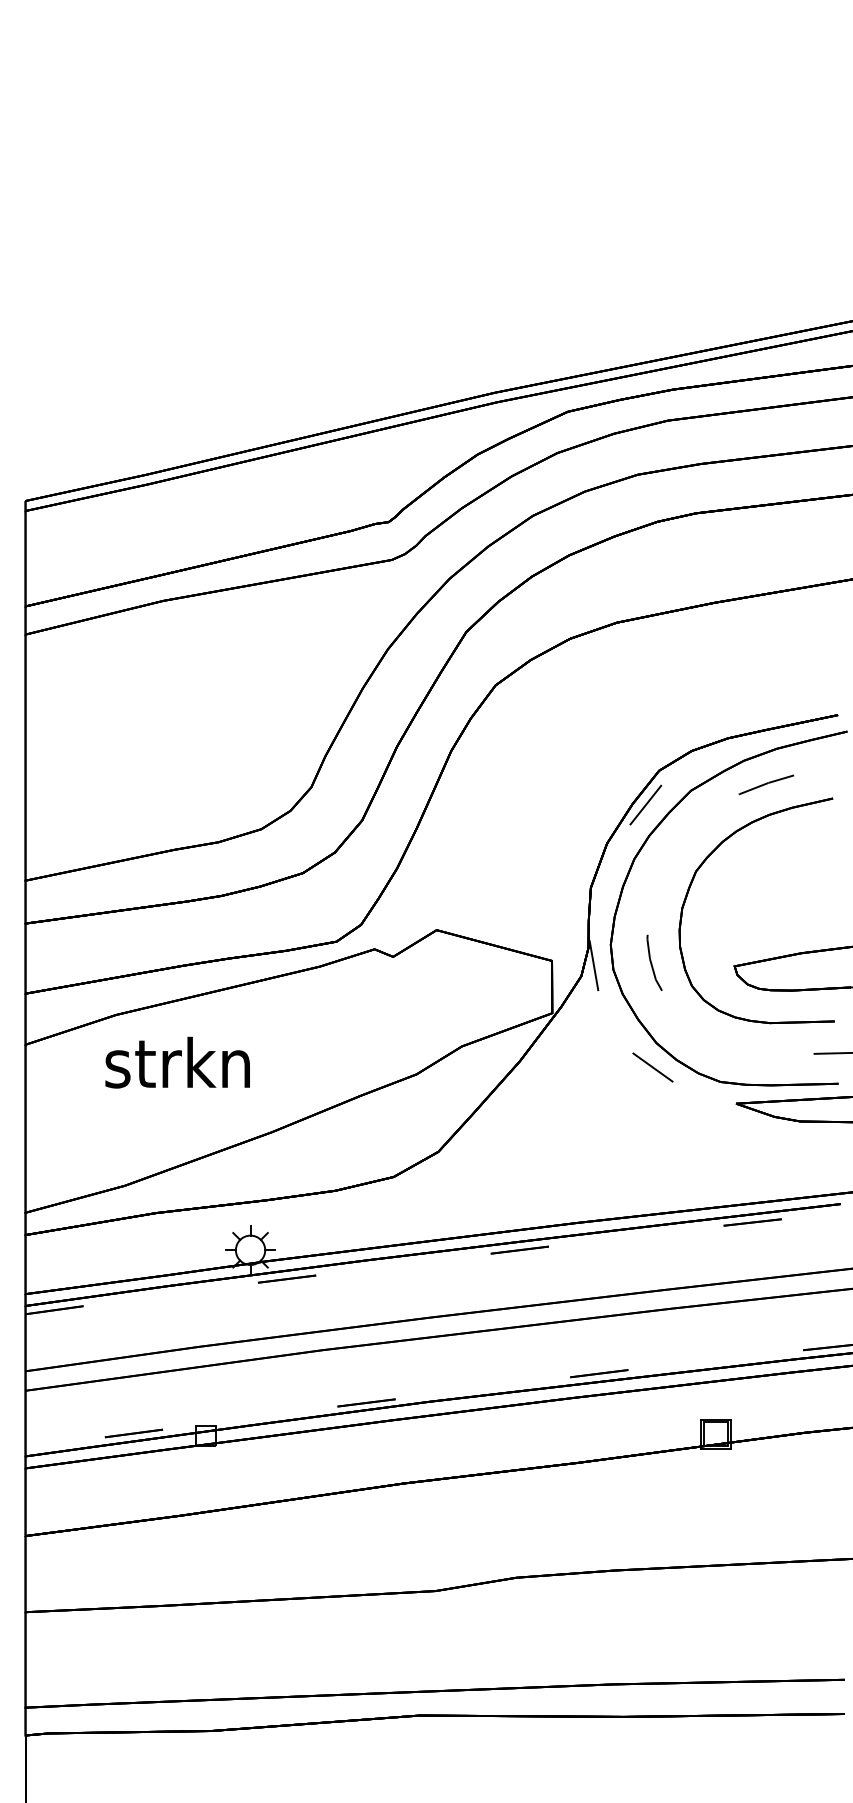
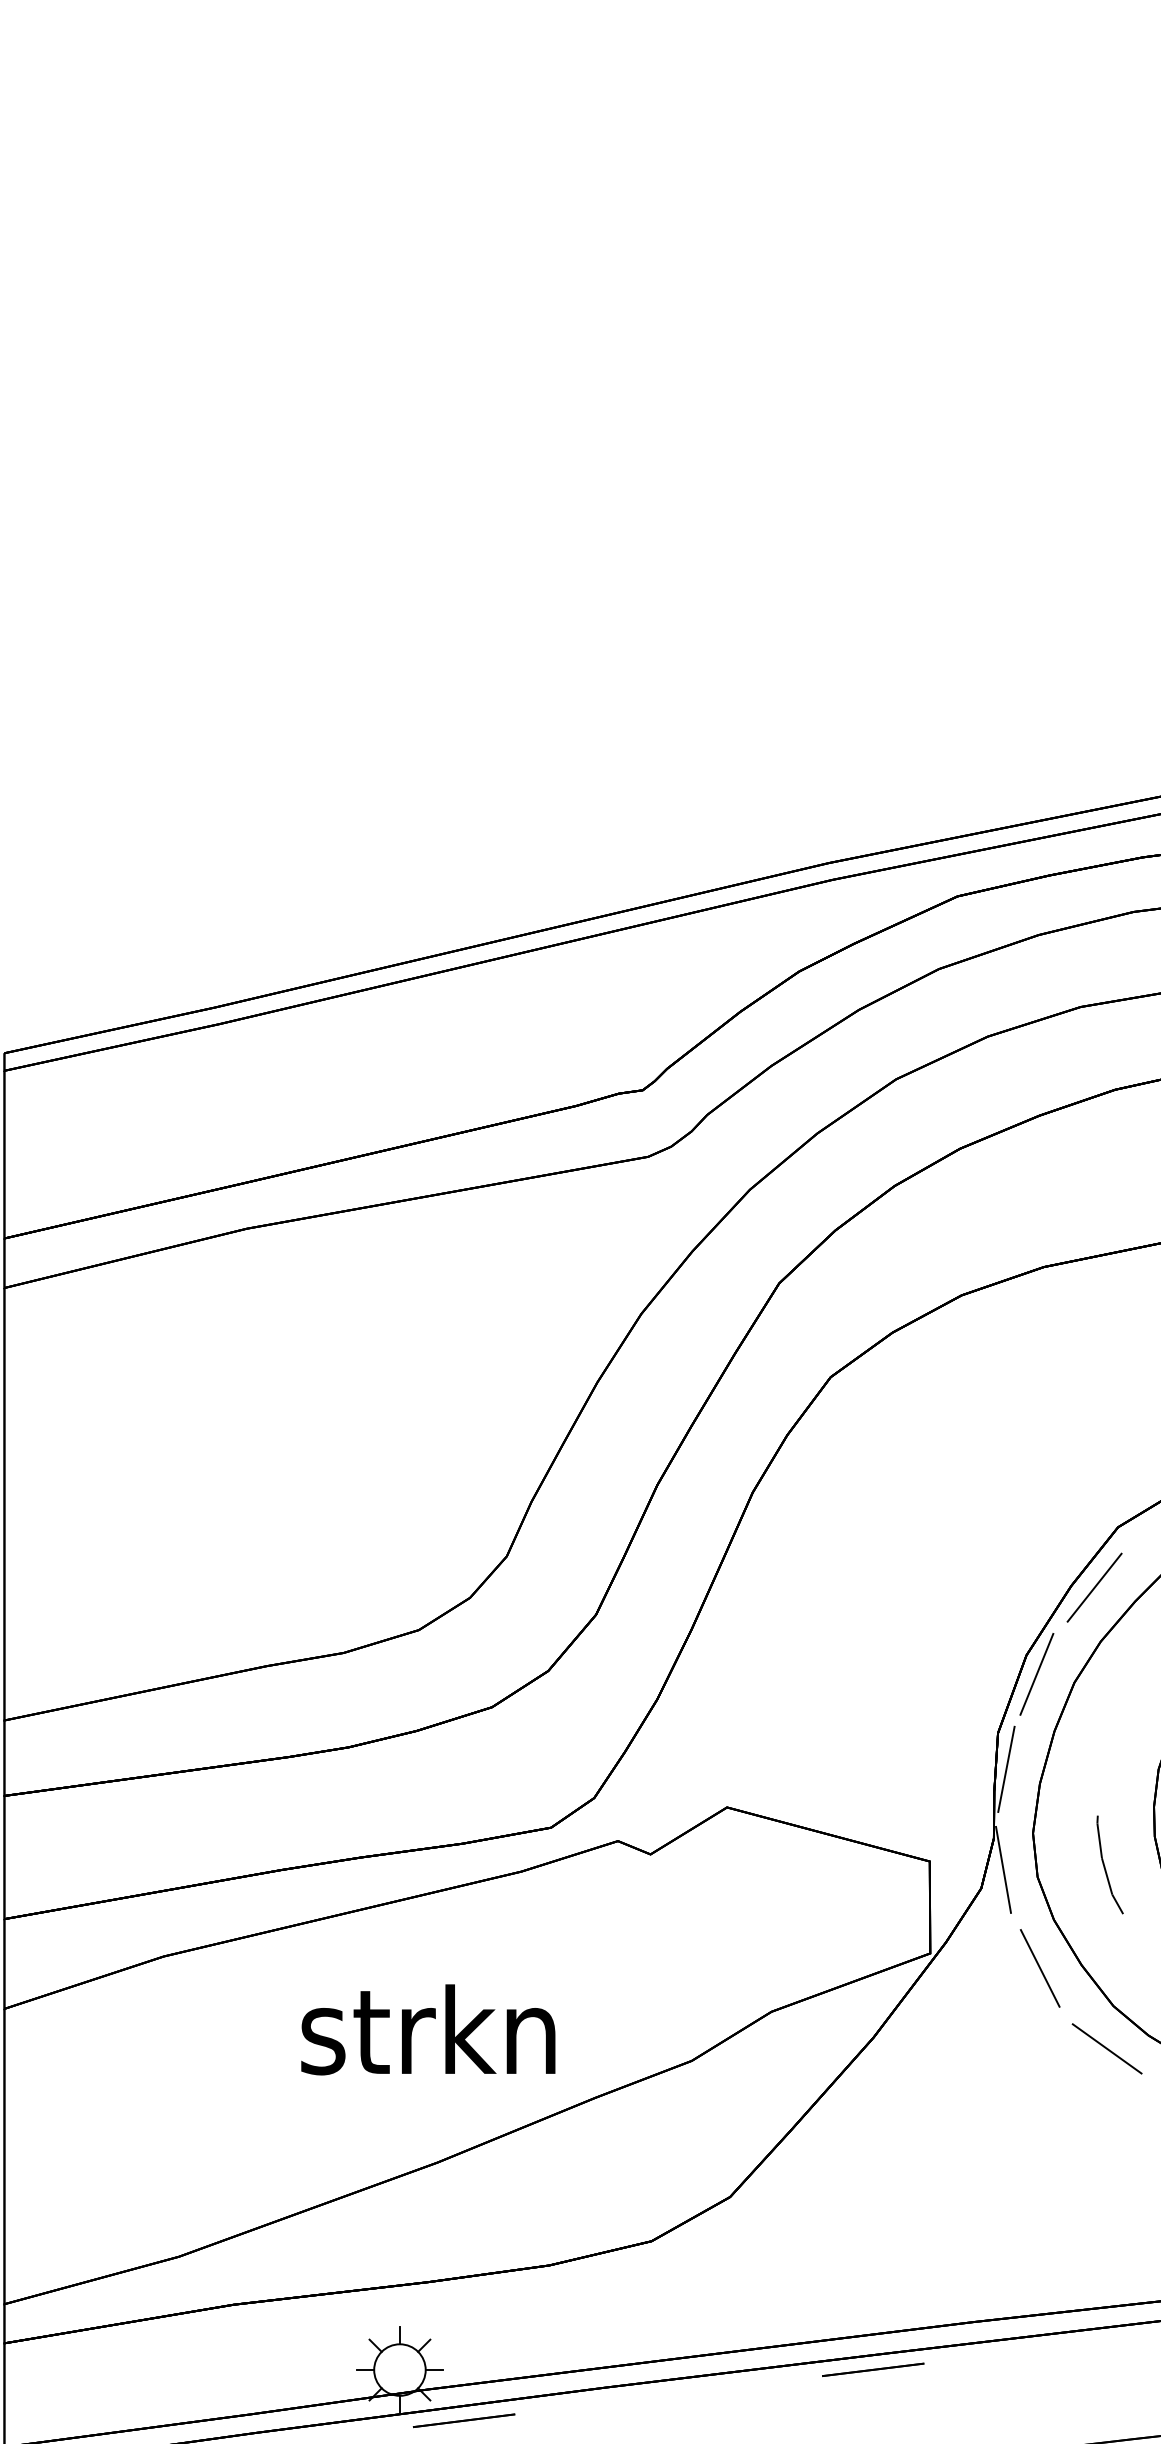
line: (612, 854) -> (1036, 1674), added
line: (595, 908) -> (1006, 1769), added
line: (614, 1021) -> (1039, 1967), added
text: (177, 1062) -> (427, 2029), moved

